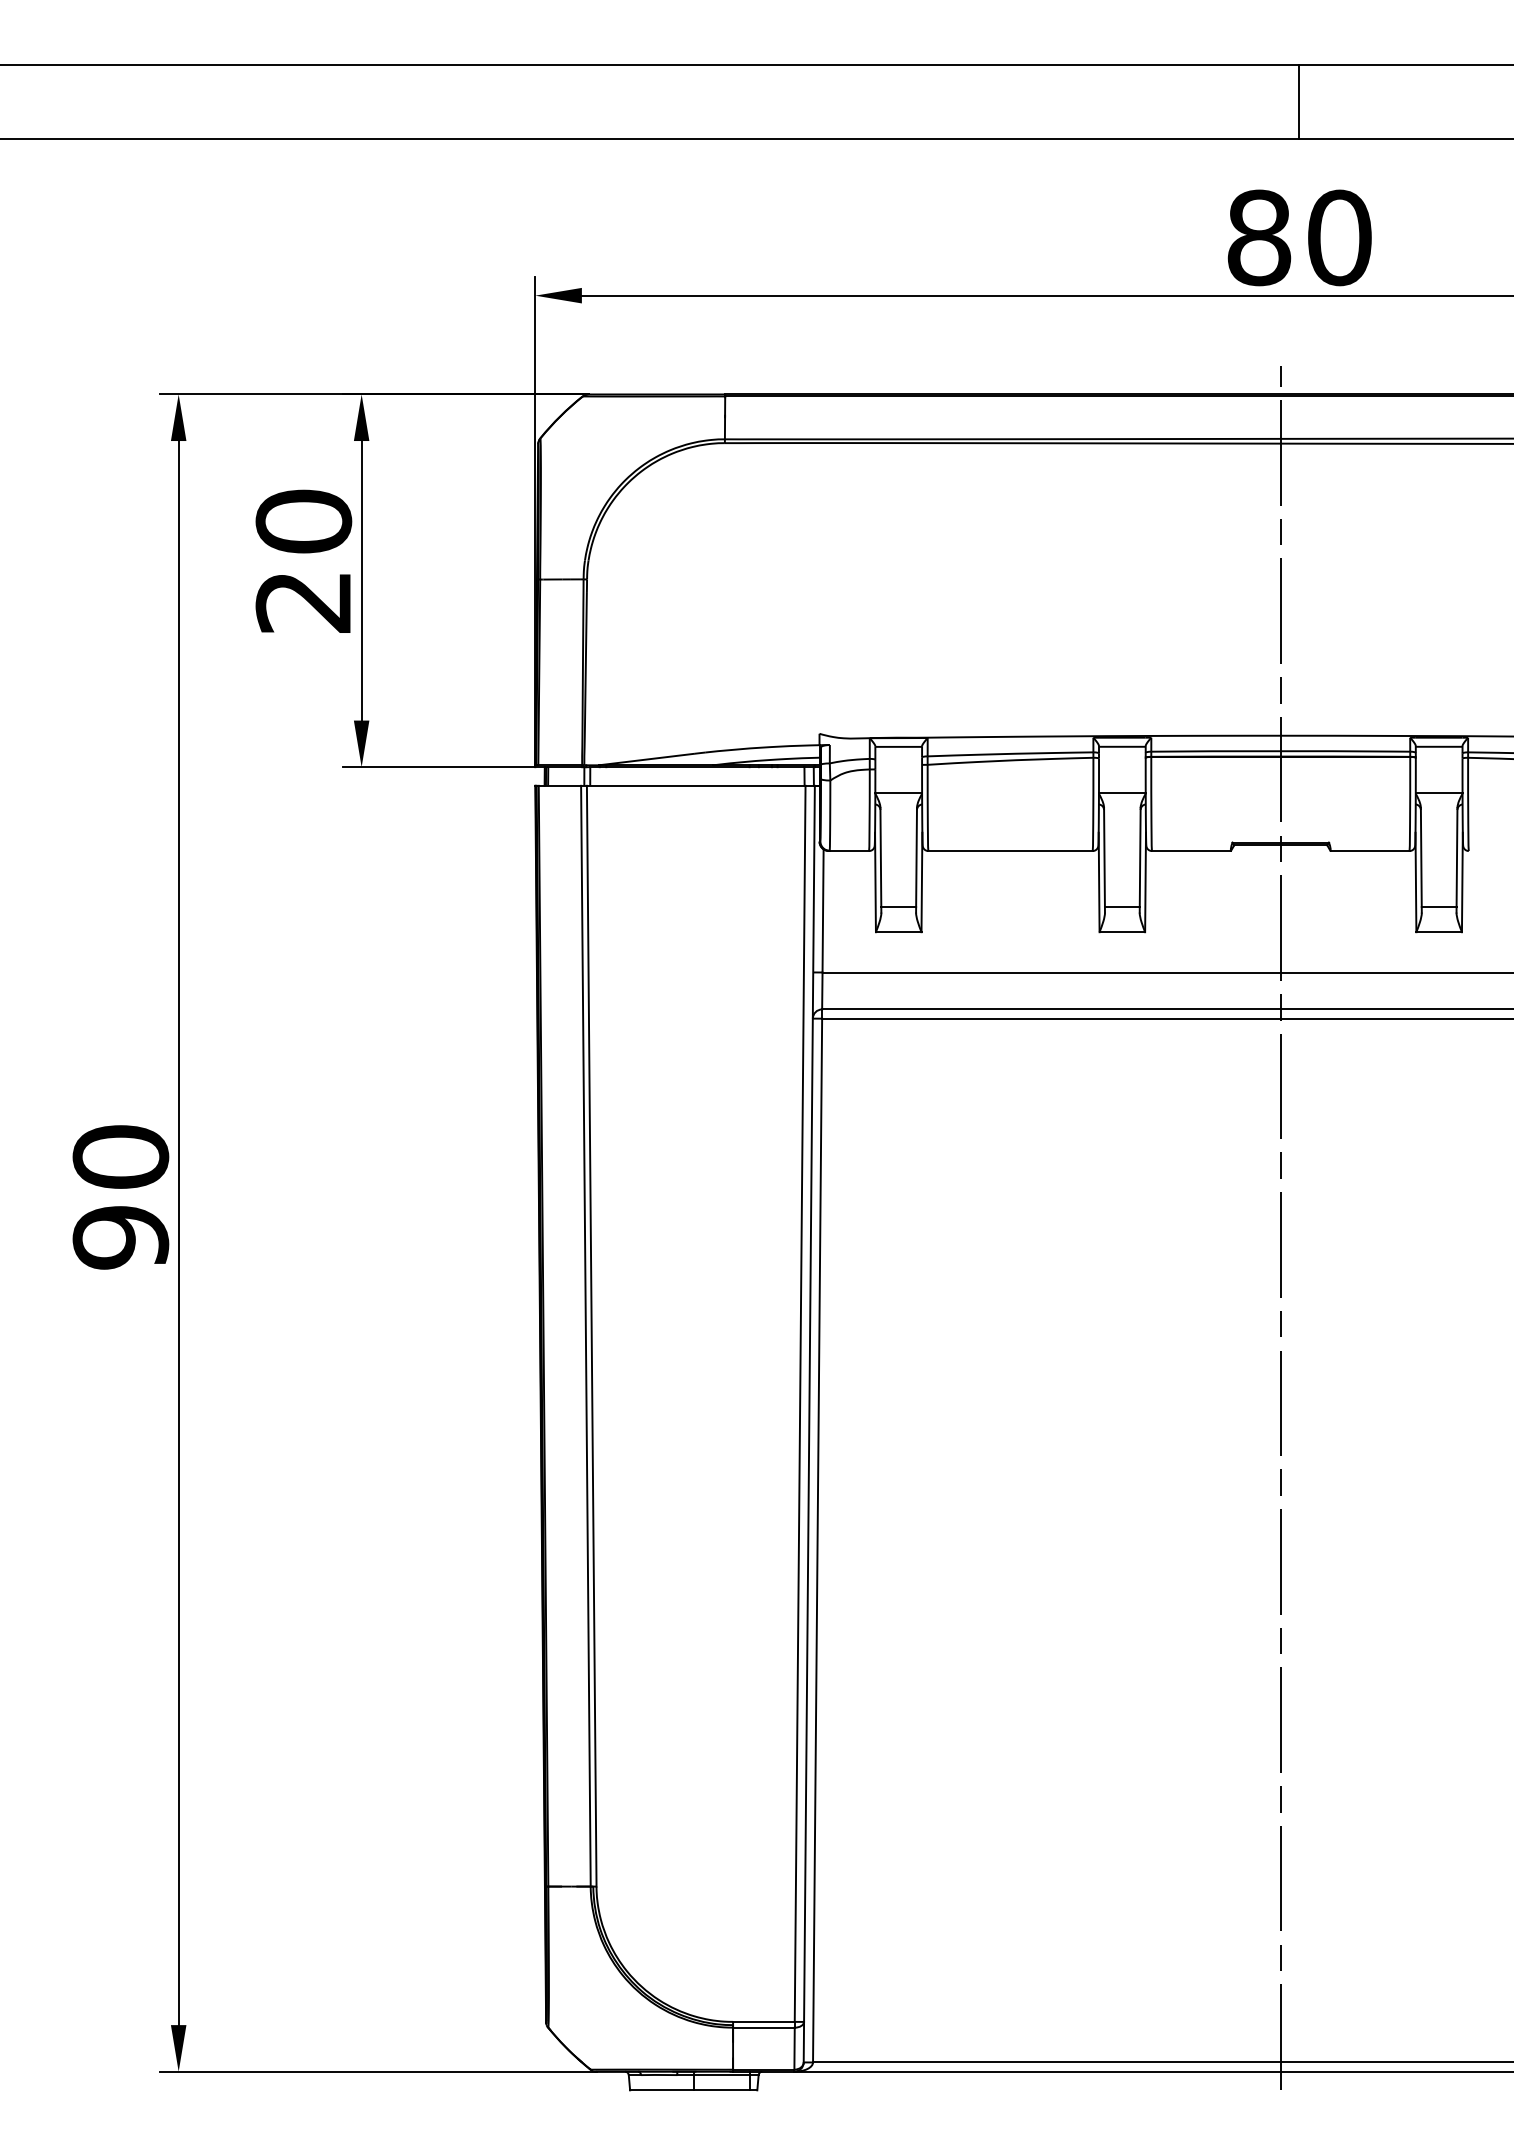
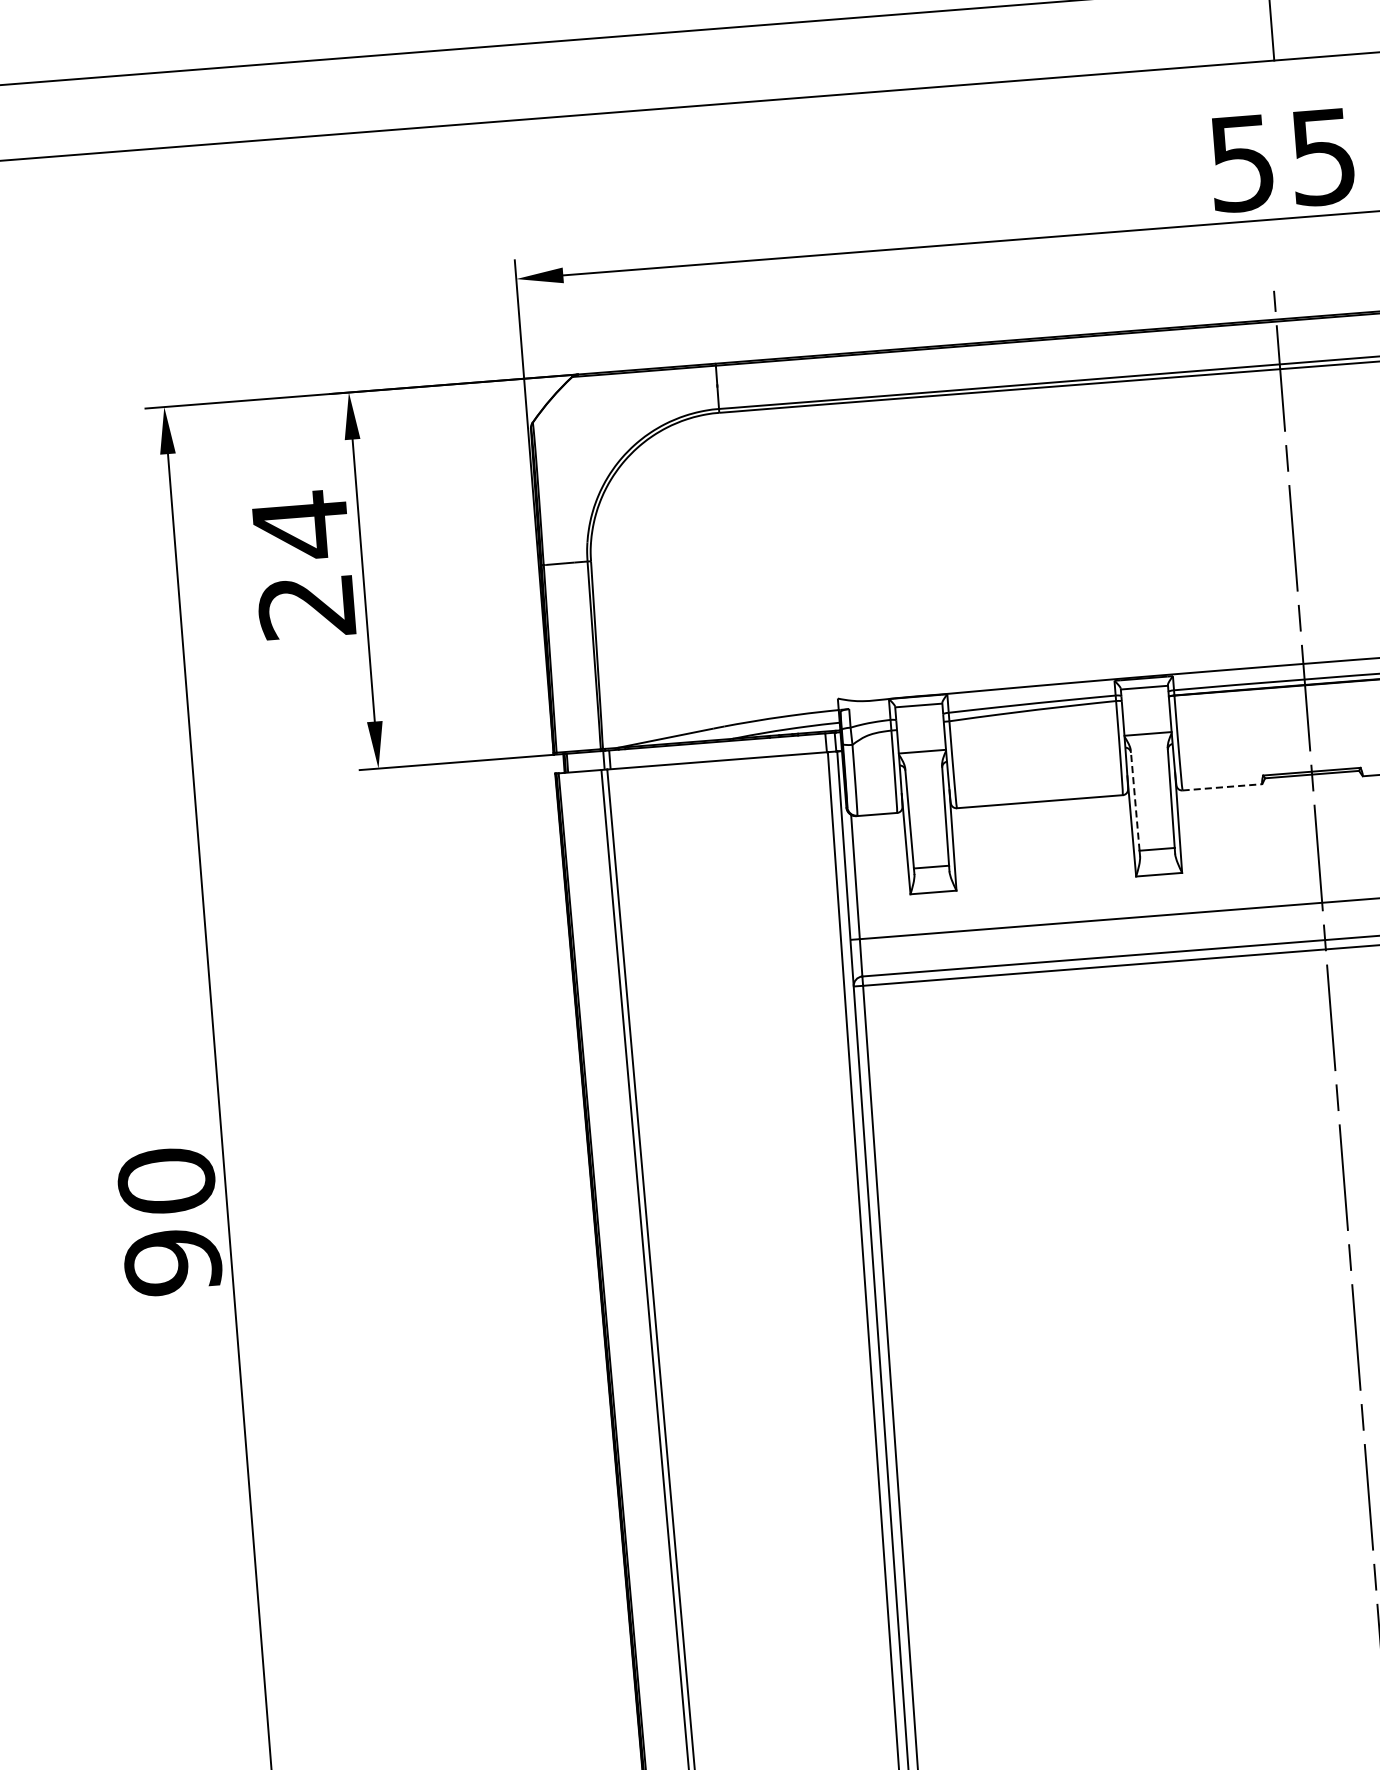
text: (1299, 237) -> (1282, 159), 80 -> 55
text: (303, 521) -> (300, 525), 20 -> 24
line: (1191, 851) -> (1222, 787), solid -> dashed
line: (1104, 857) -> (1135, 800), solid -> dashed

